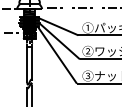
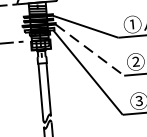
line: (60, 41) -> (90, 49), solid -> dashed

